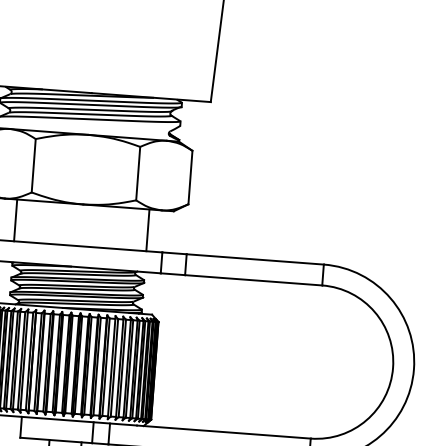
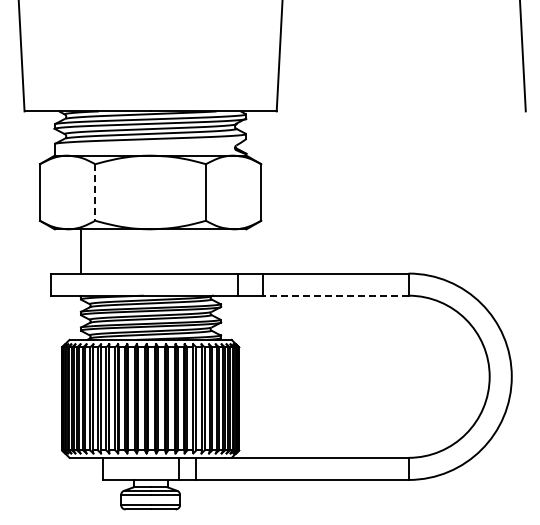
line: (33, 166) -> (95, 193), solid -> dashed
line: (147, 230) -> (220, 251), removed
line: (254, 280) -> (336, 295), solid -> dashed

